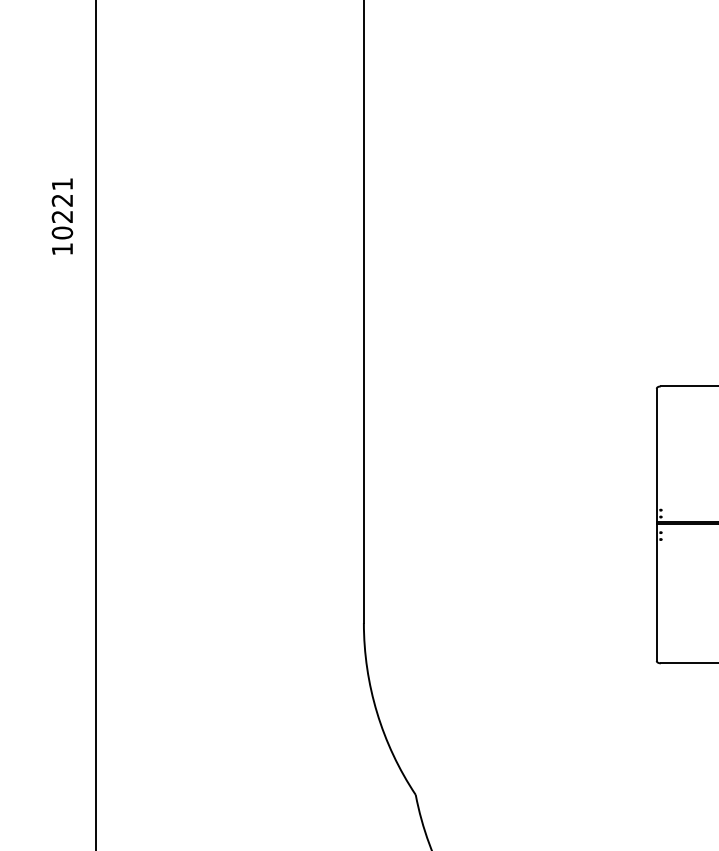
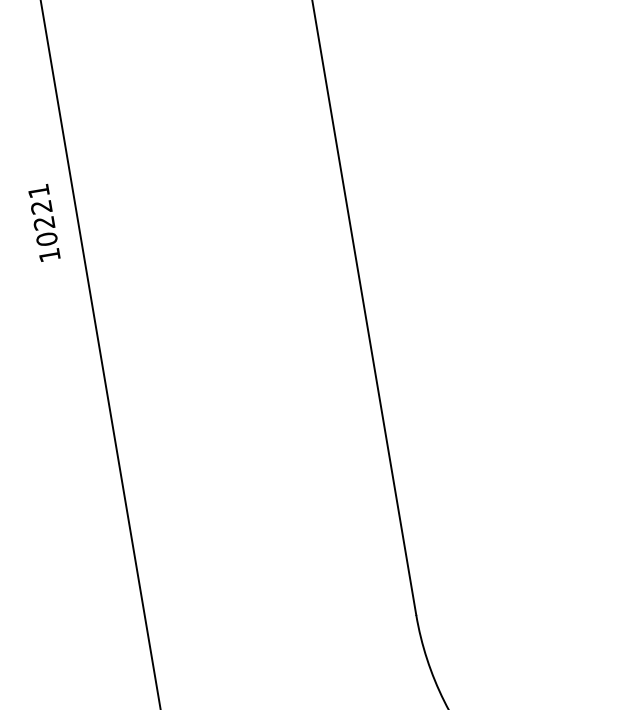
text: (62, 216) -> (44, 222), moved

